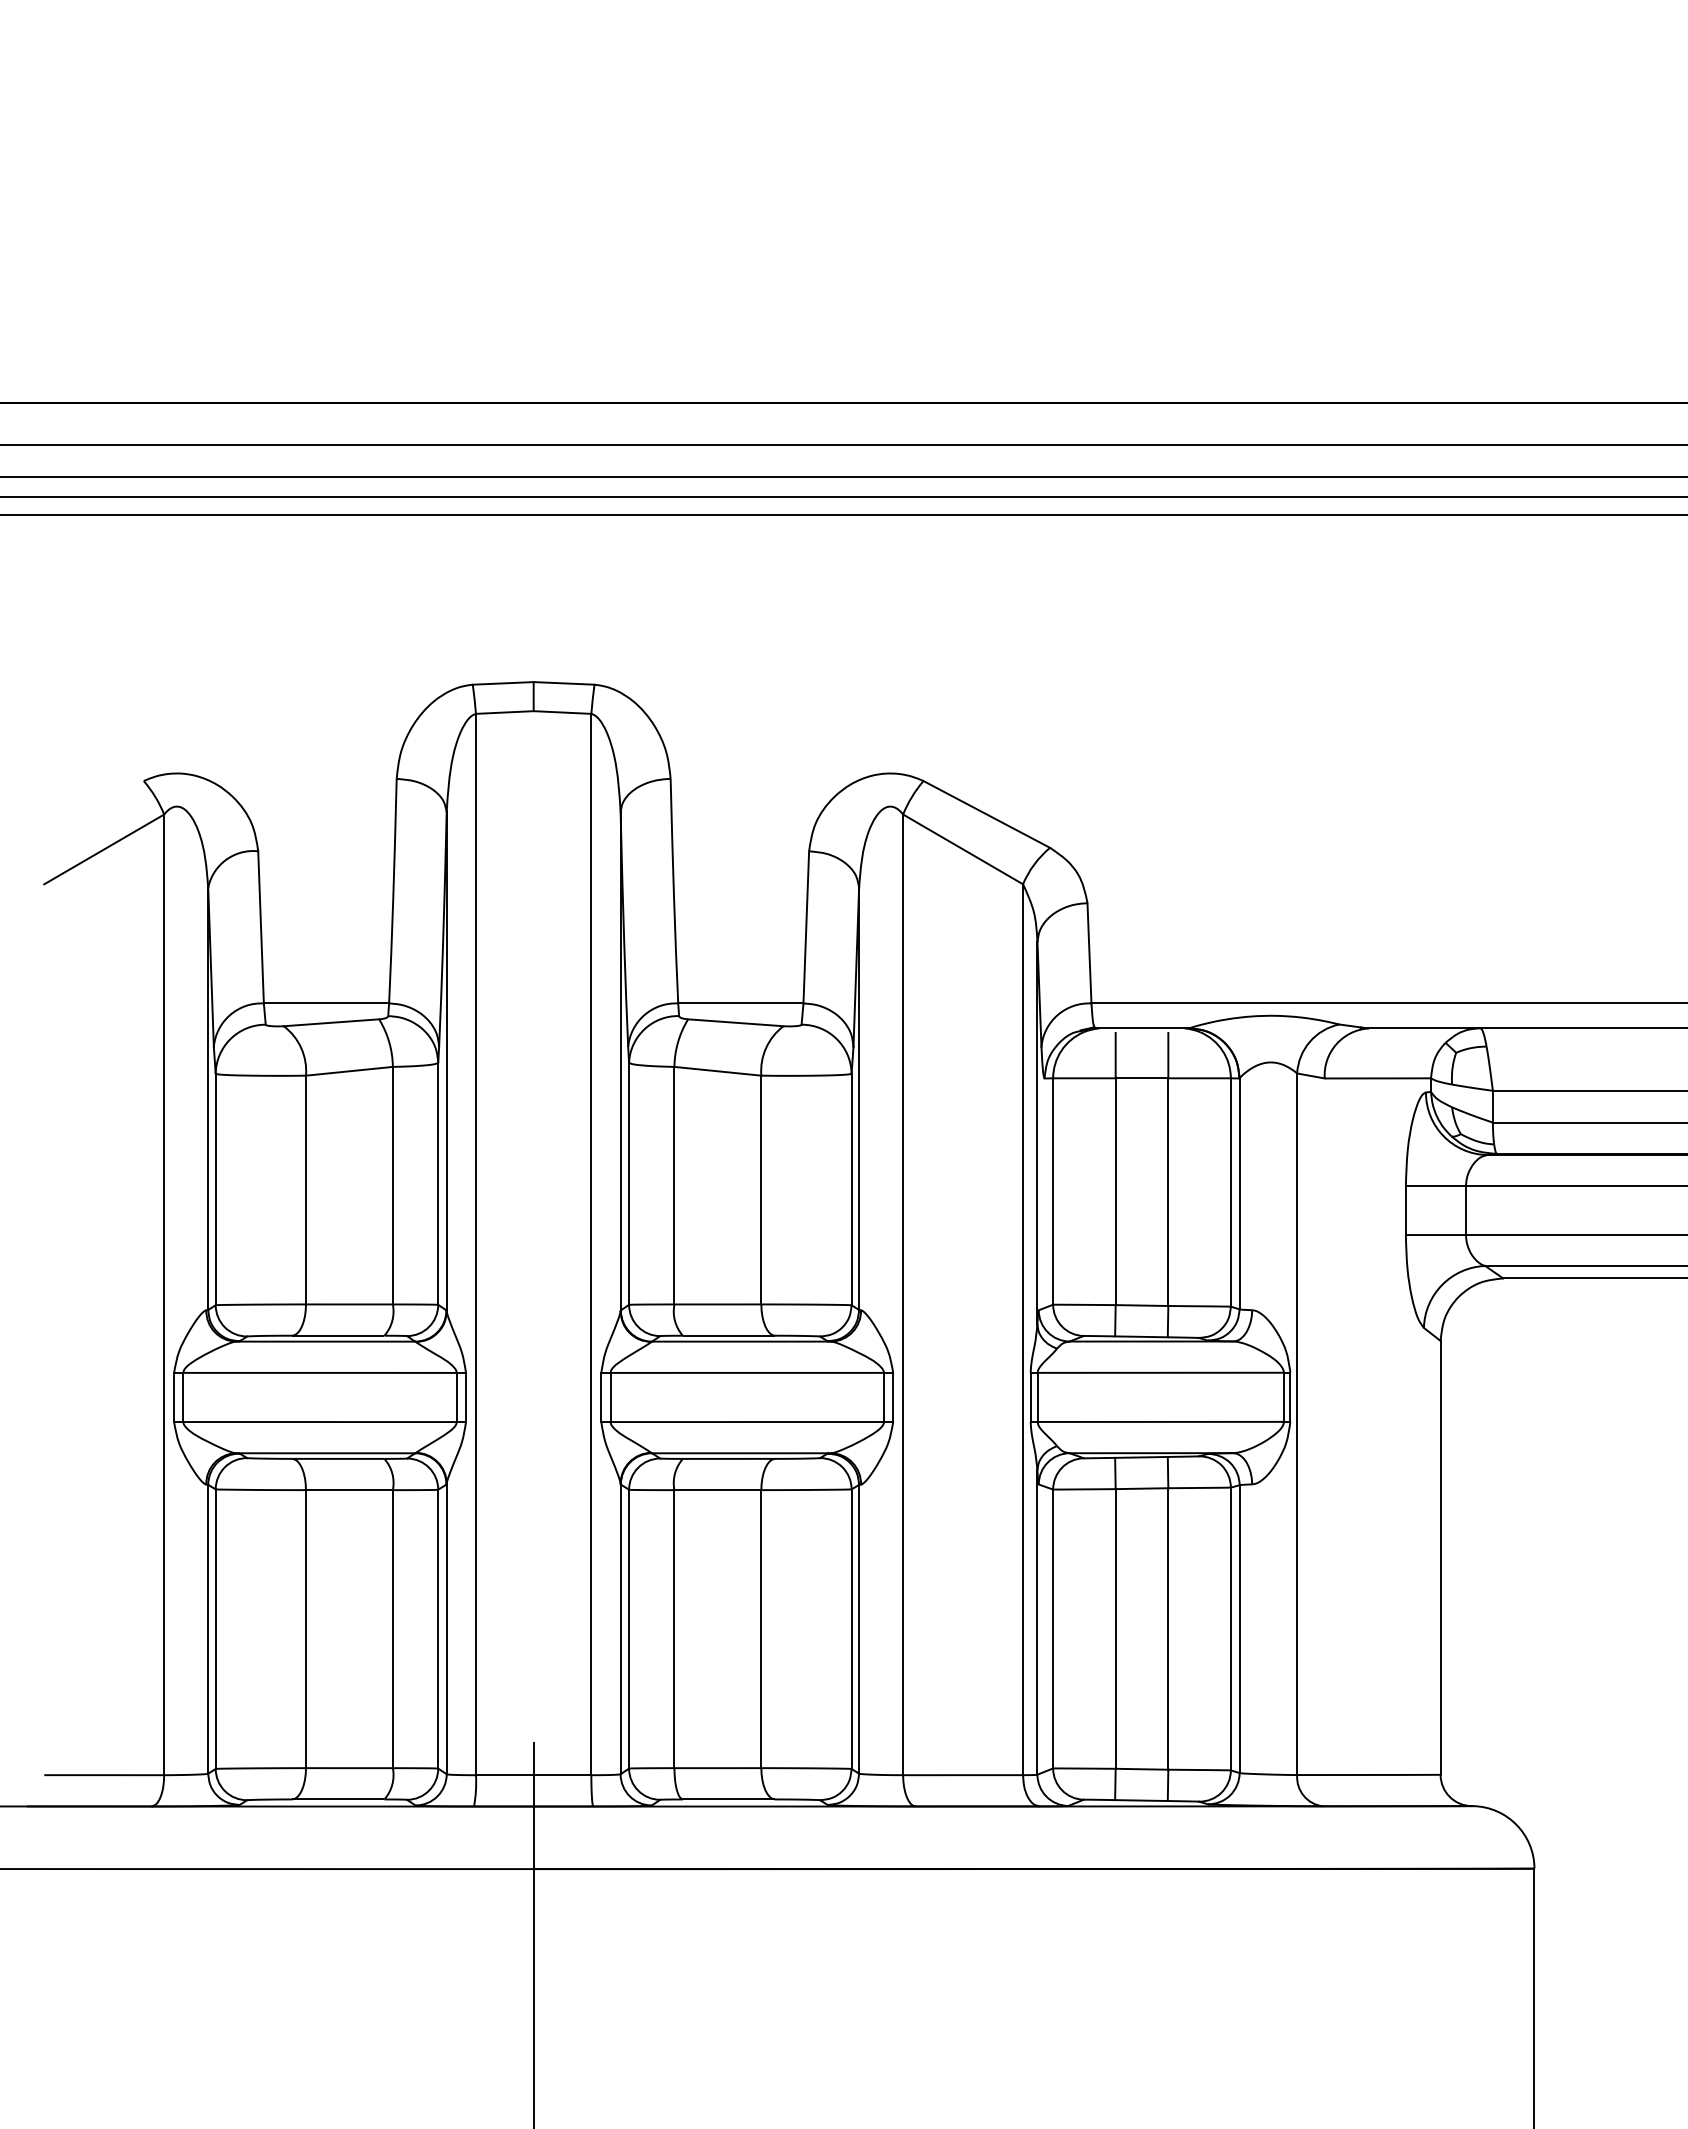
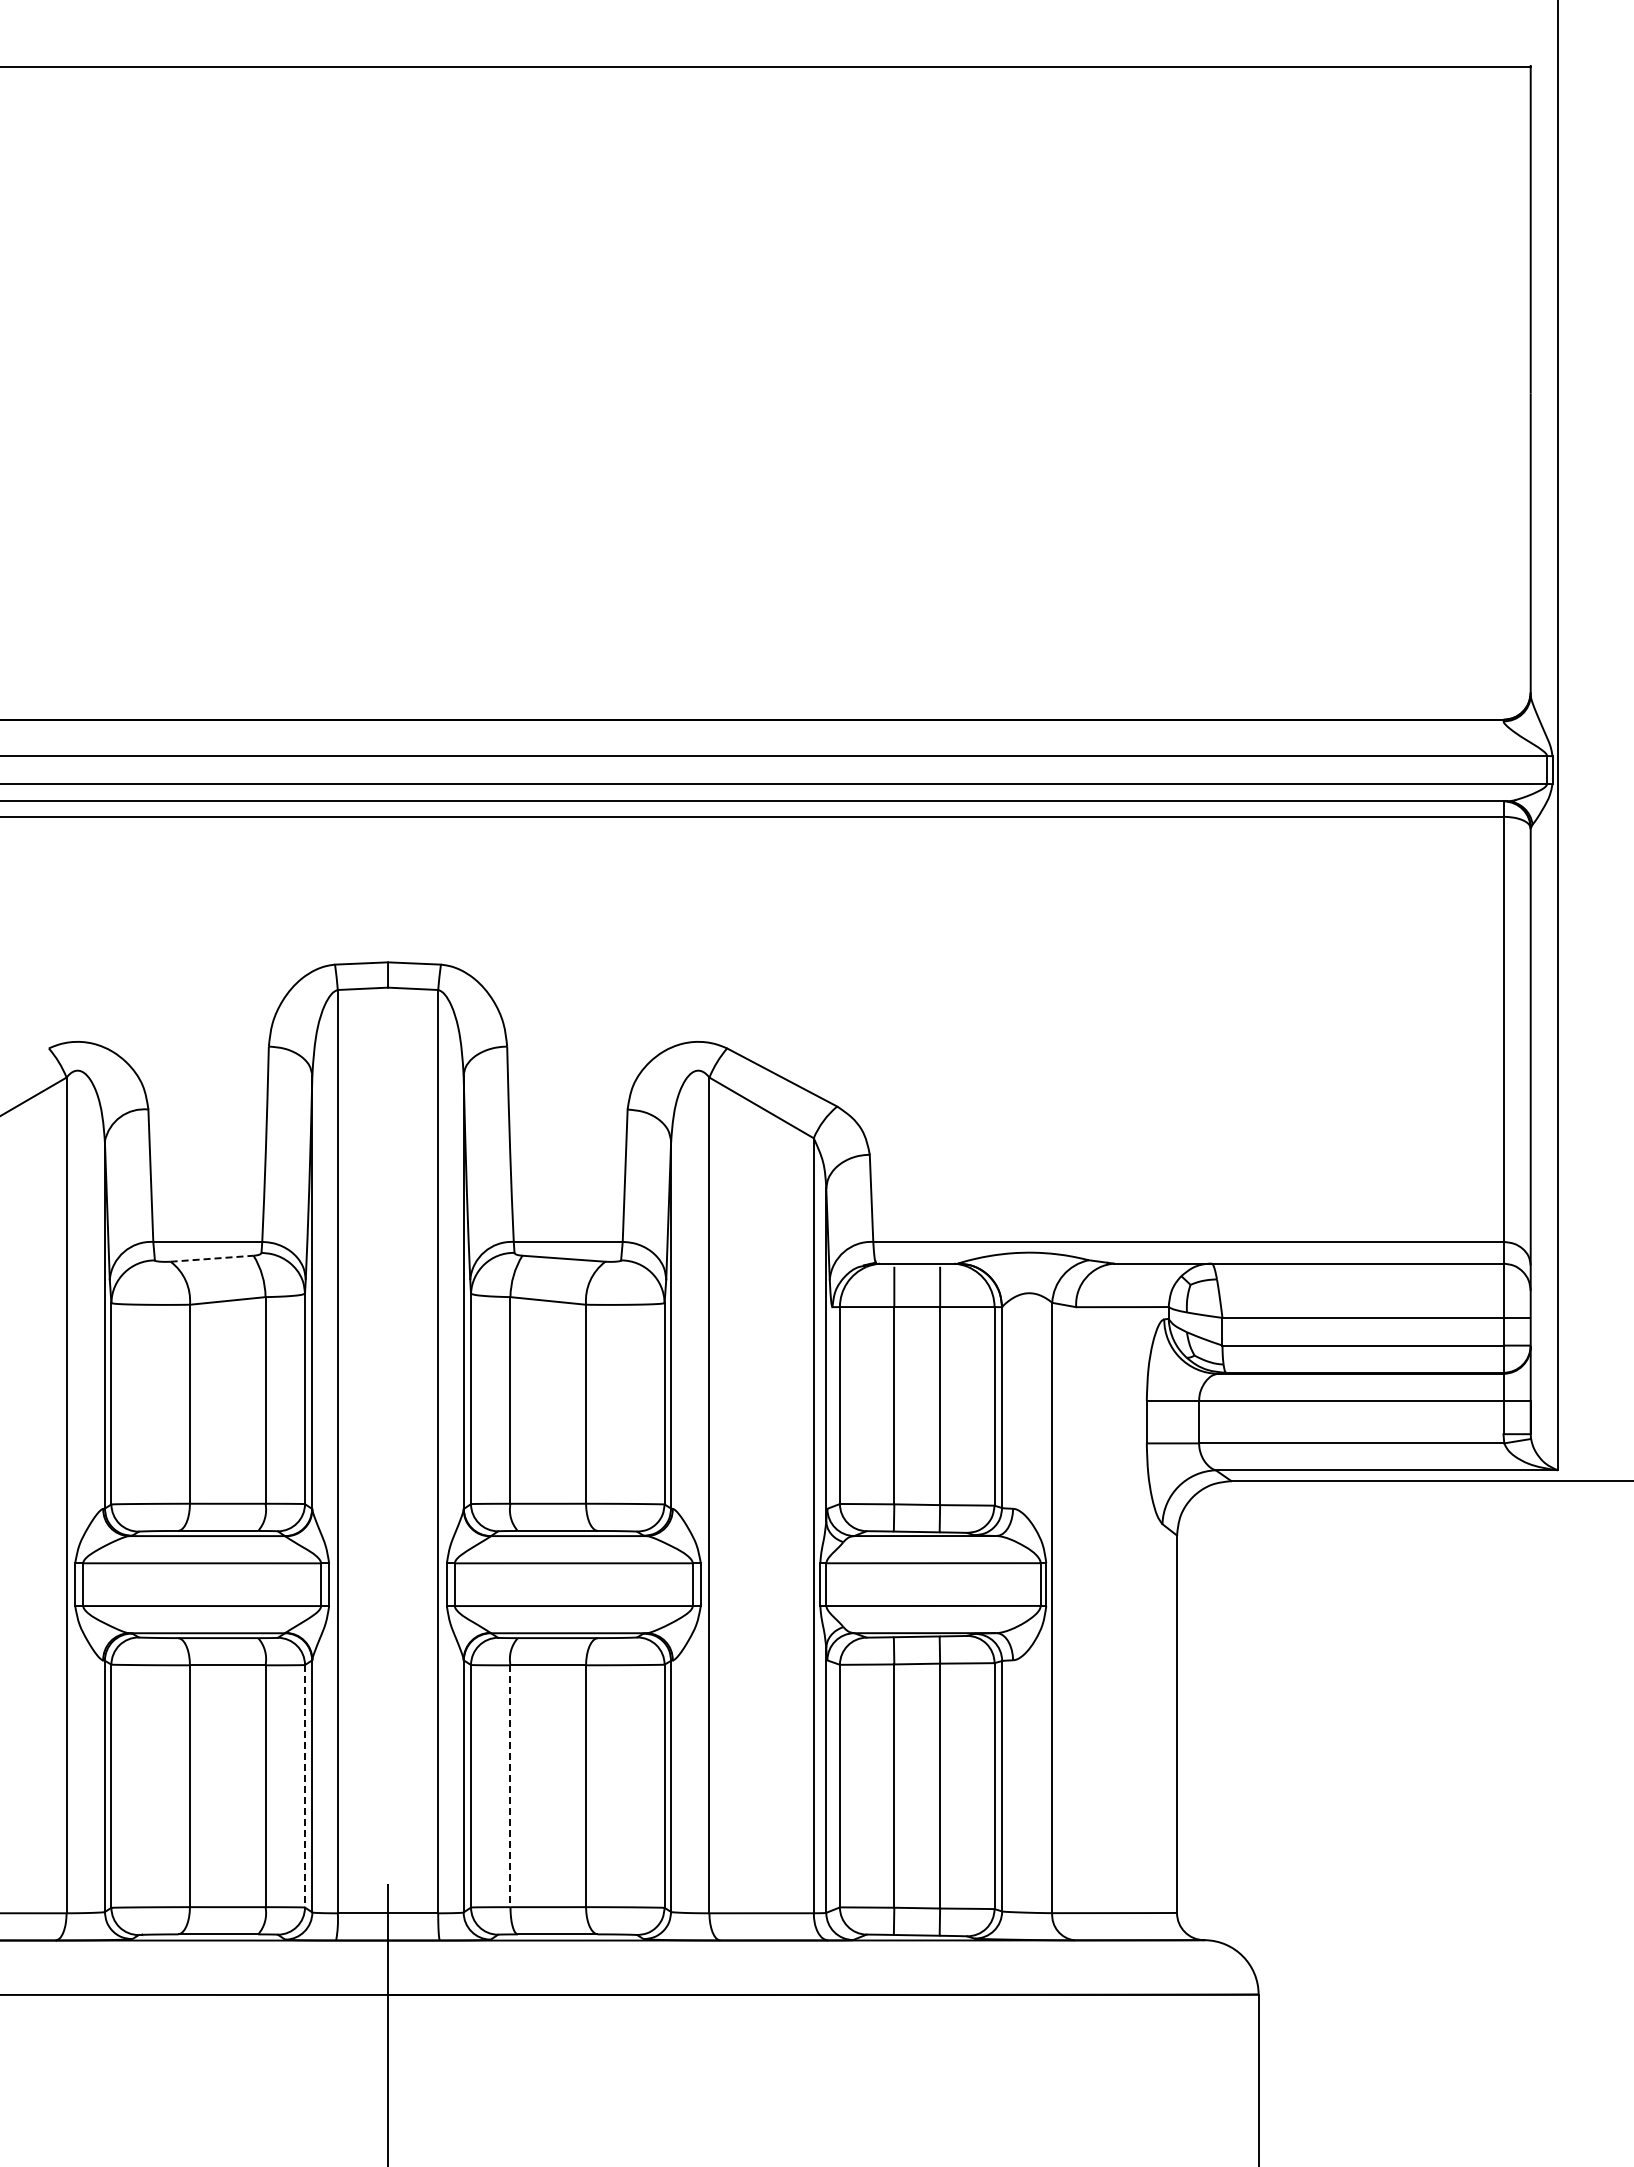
line: (331, 1022) -> (212, 1258), solid -> dashed
line: (438, 1629) -> (305, 1786), solid -> dashed
line: (674, 1629) -> (510, 1786), solid -> dashed

